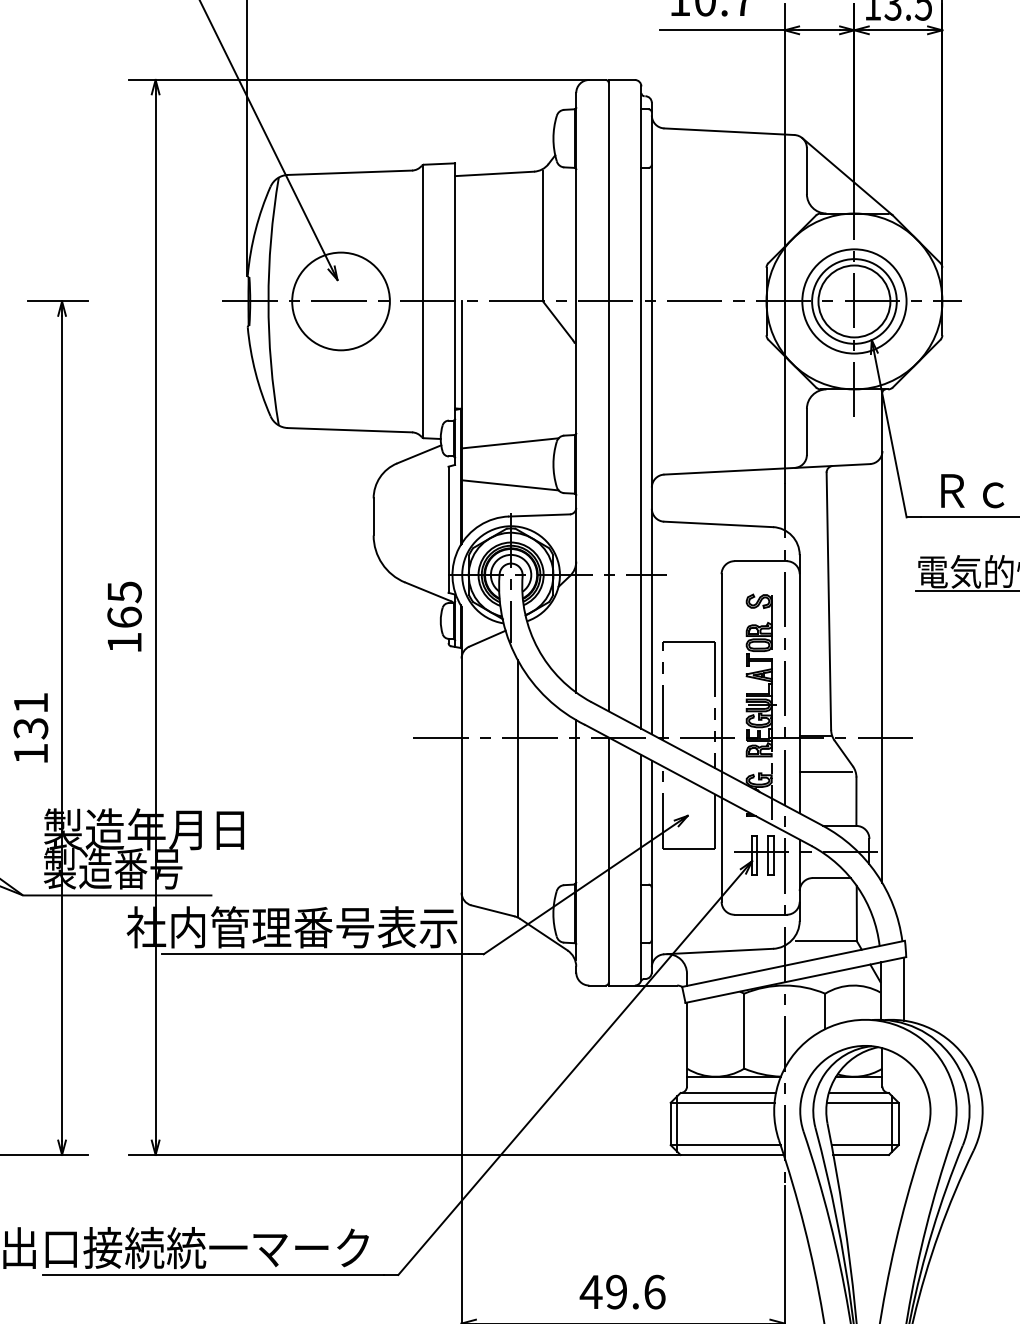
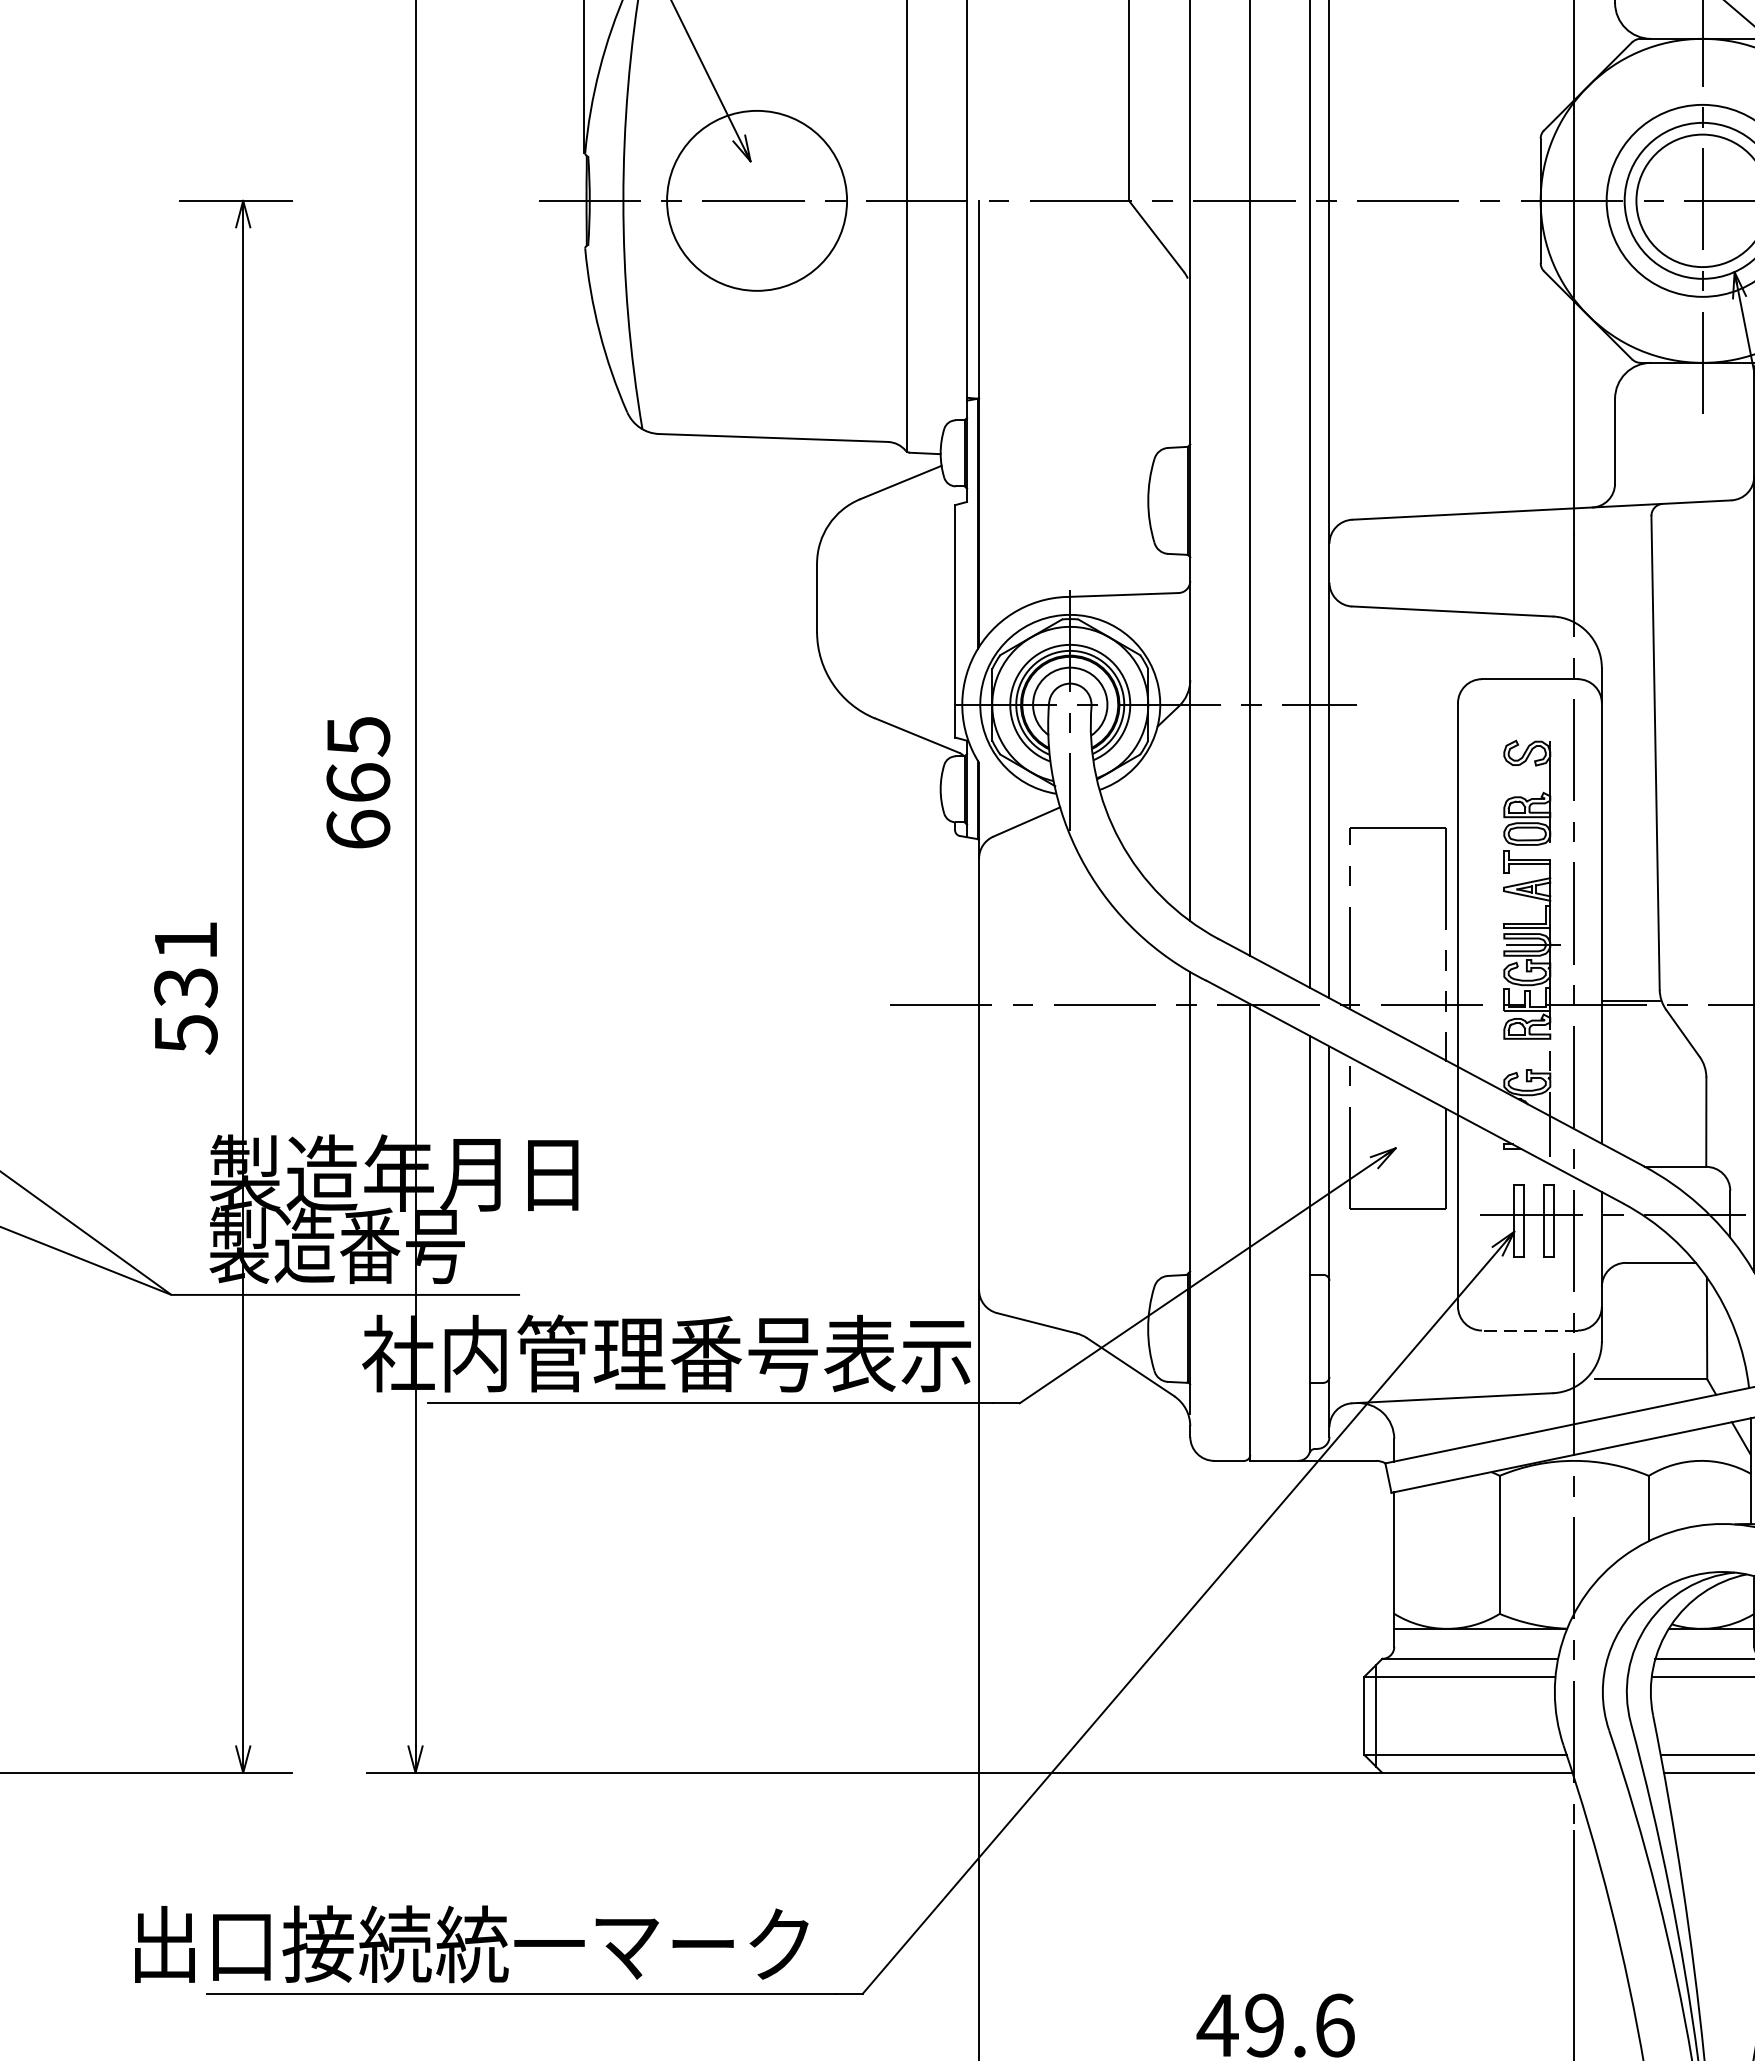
line: (509, 443) -> (1067, 462), removed
line: (509, 485) -> (1067, 539), removed
text: (124, 642) -> (358, 828), 165 -> 665
text: (31, 753) -> (186, 1033), 131 -> 531
line: (825, 771) -> (1649, 1066), removed
line: (517, 788) -> (1082, 1097), removed
line: (760, 914) -> (1529, 1329), solid -> dashed

